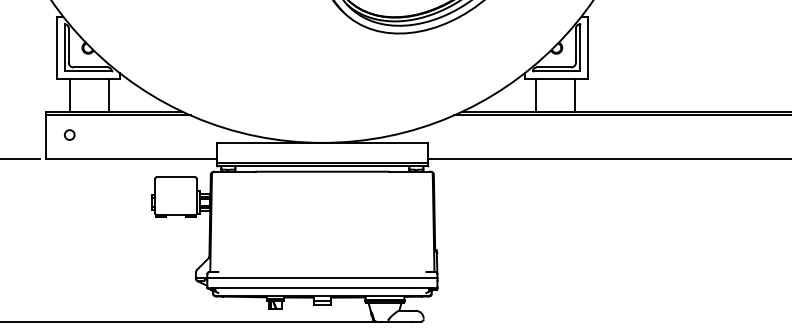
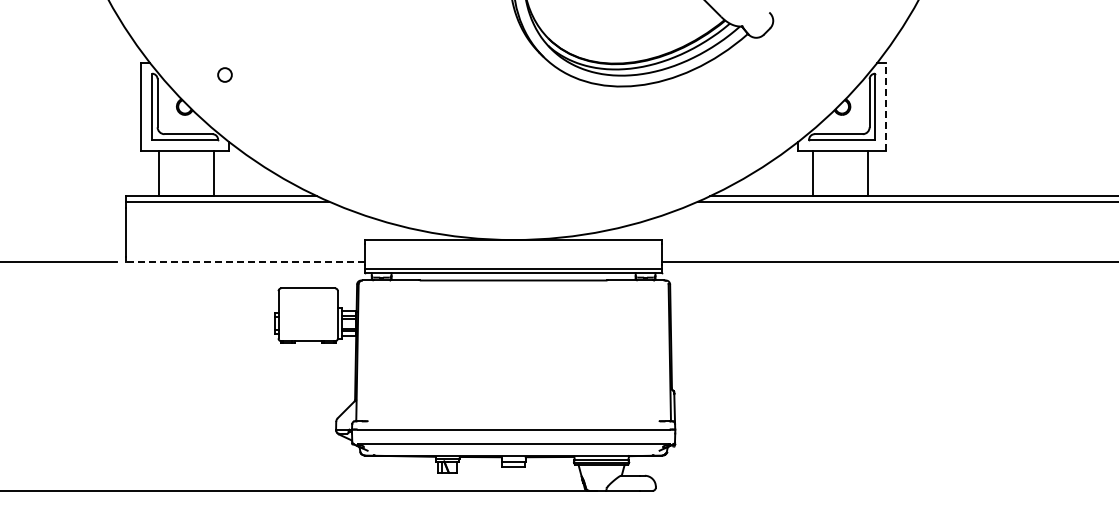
line: (587, 47) -> (886, 106), solid -> dashed
circle: (69, 134) -> (224, 74), moved
line: (131, 158) -> (245, 262), solid -> dashed

